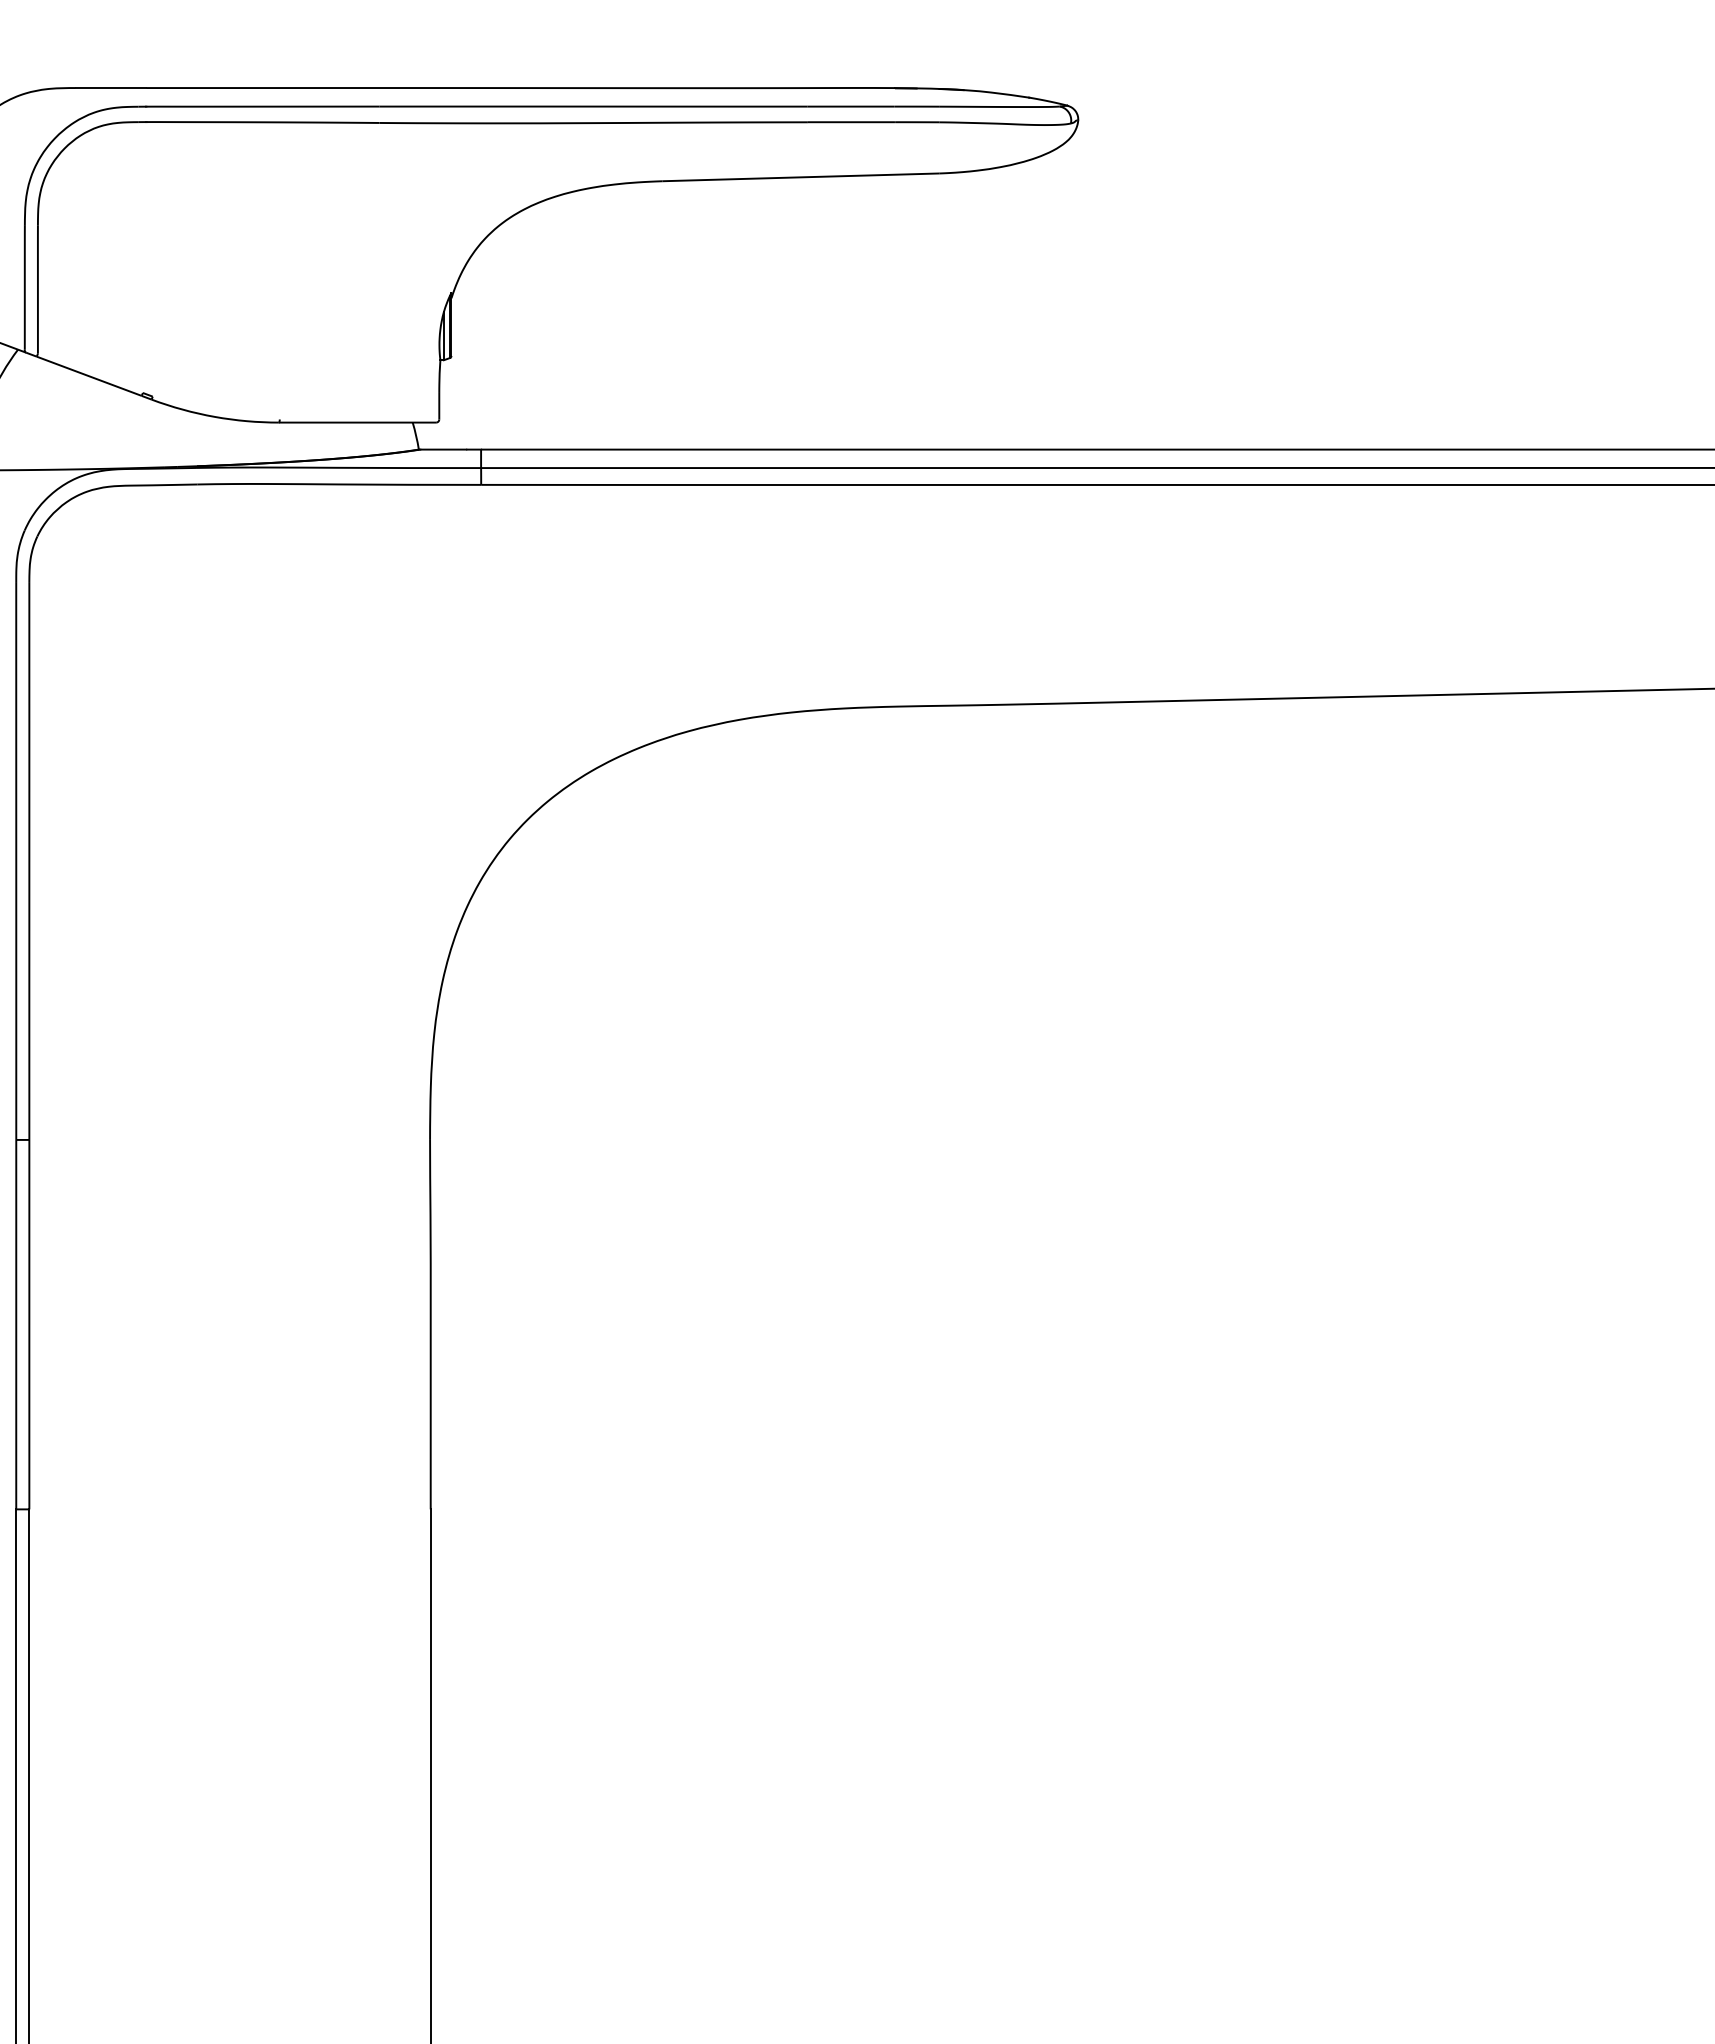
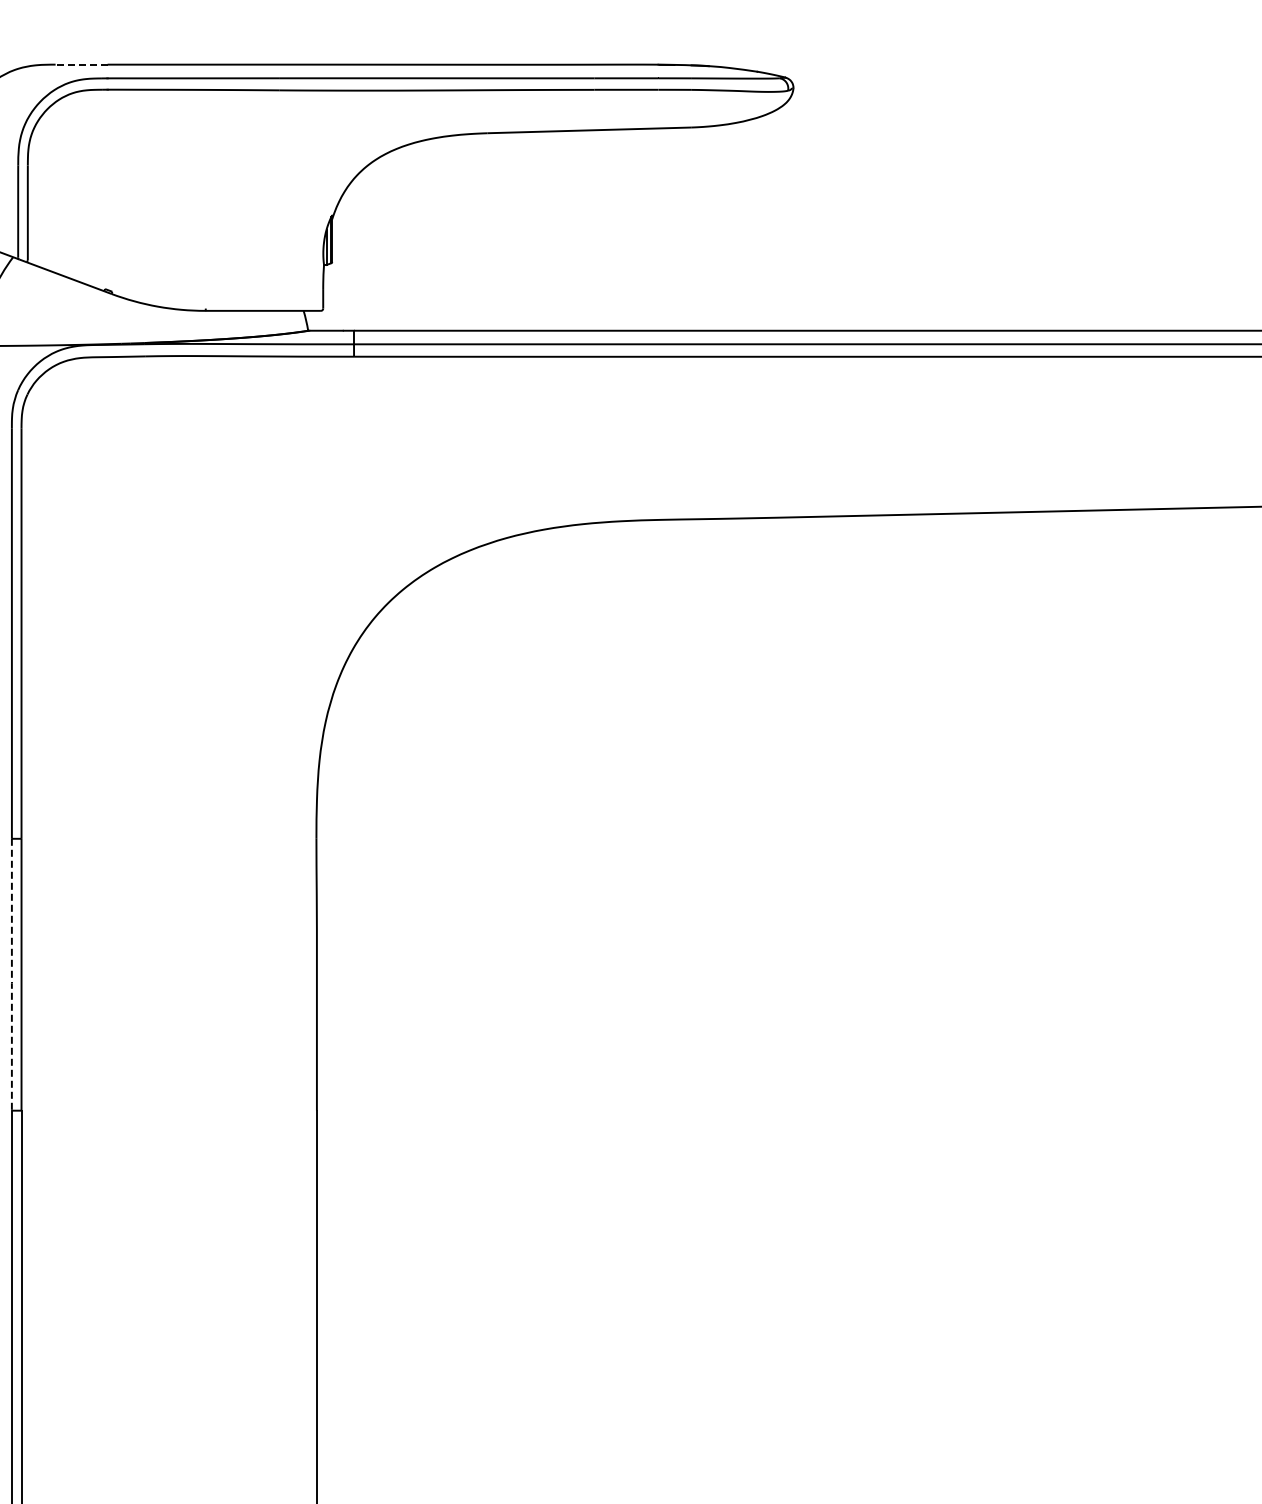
line: (110, 87) -> (81, 64), solid -> dashed
line: (15, 1325) -> (11, 975), solid -> dashed

